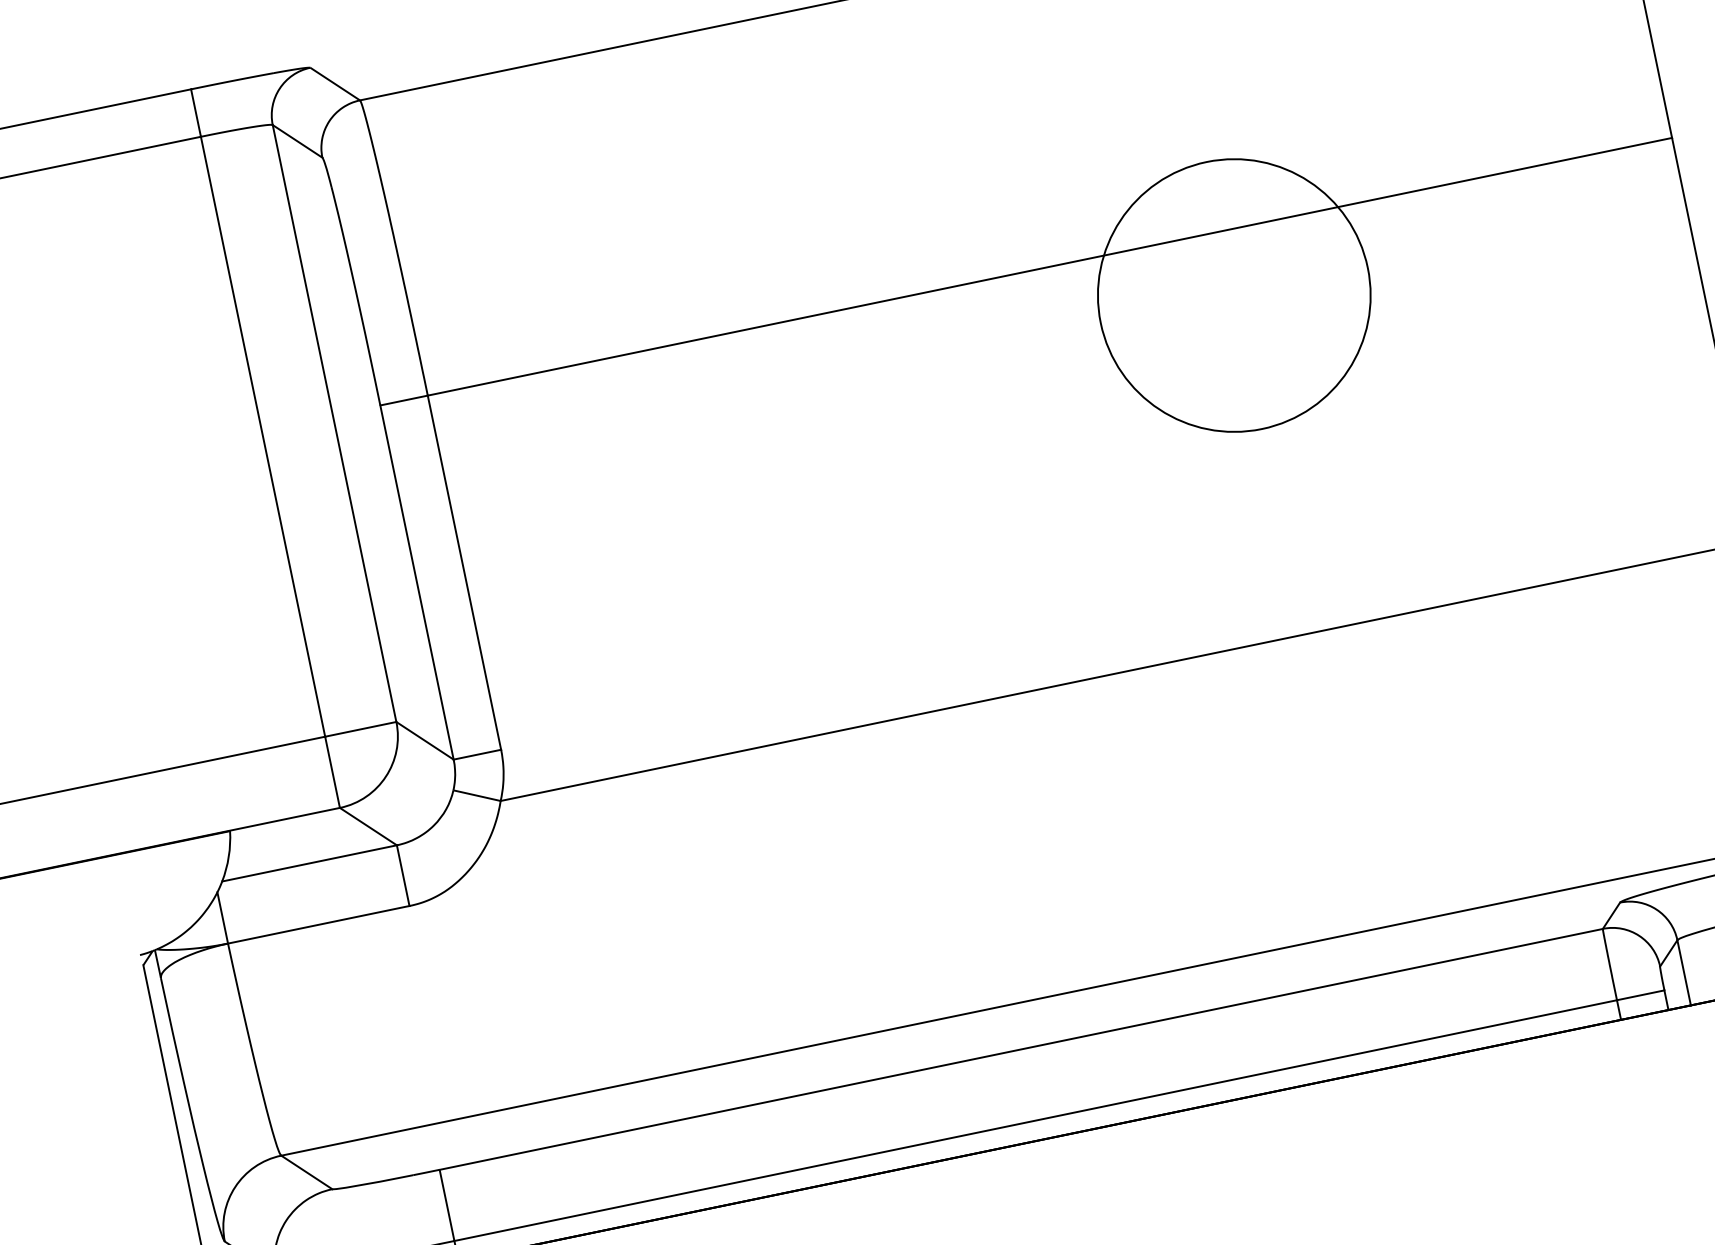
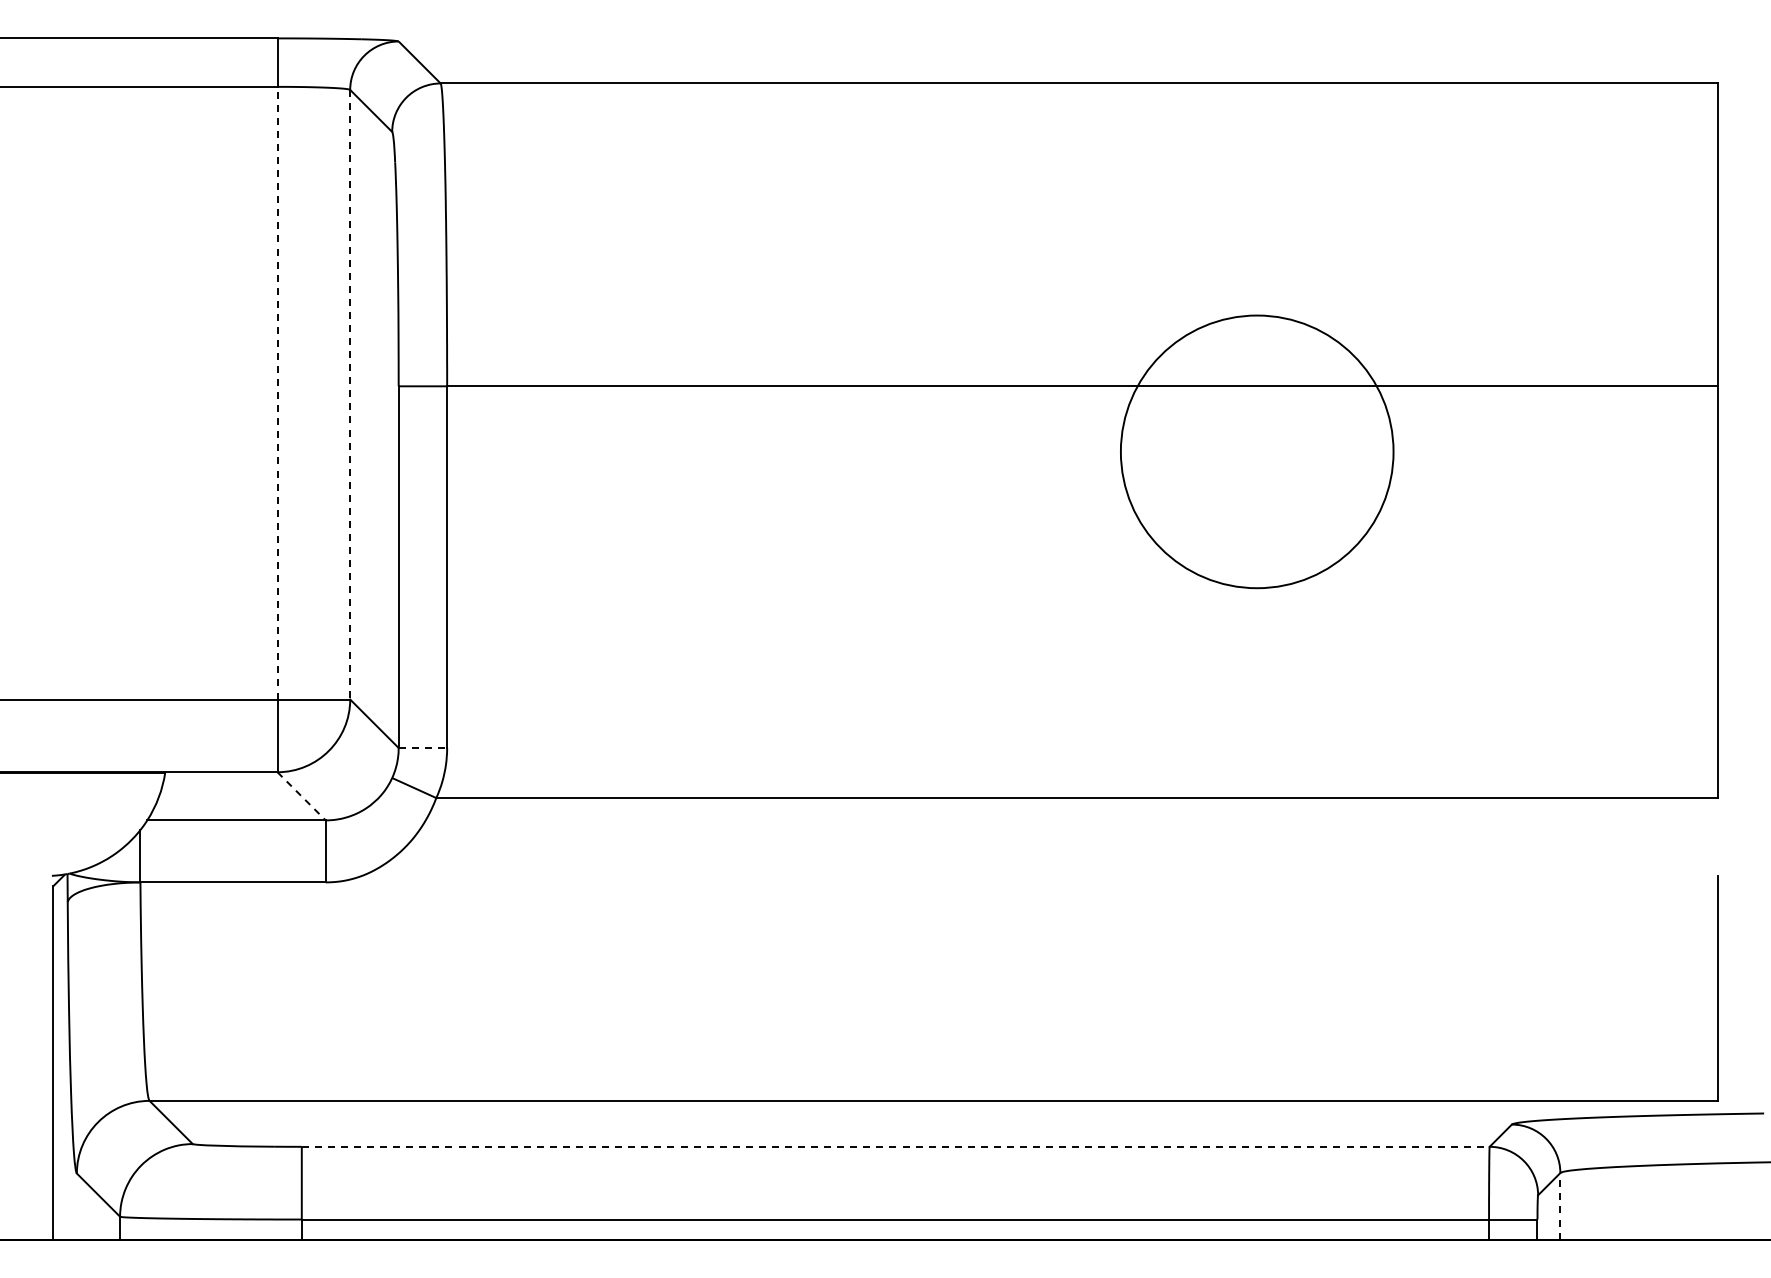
line: (334, 423) -> (350, 394), solid -> dashed
line: (262, 436) -> (277, 392), solid -> dashed
line: (478, 755) -> (423, 748), solid -> dashed
line: (368, 826) -> (301, 796), solid -> dashed
line: (1684, 972) -> (1560, 1205), solid -> dashed
line: (1020, 1049) -> (895, 1146), solid -> dashed

